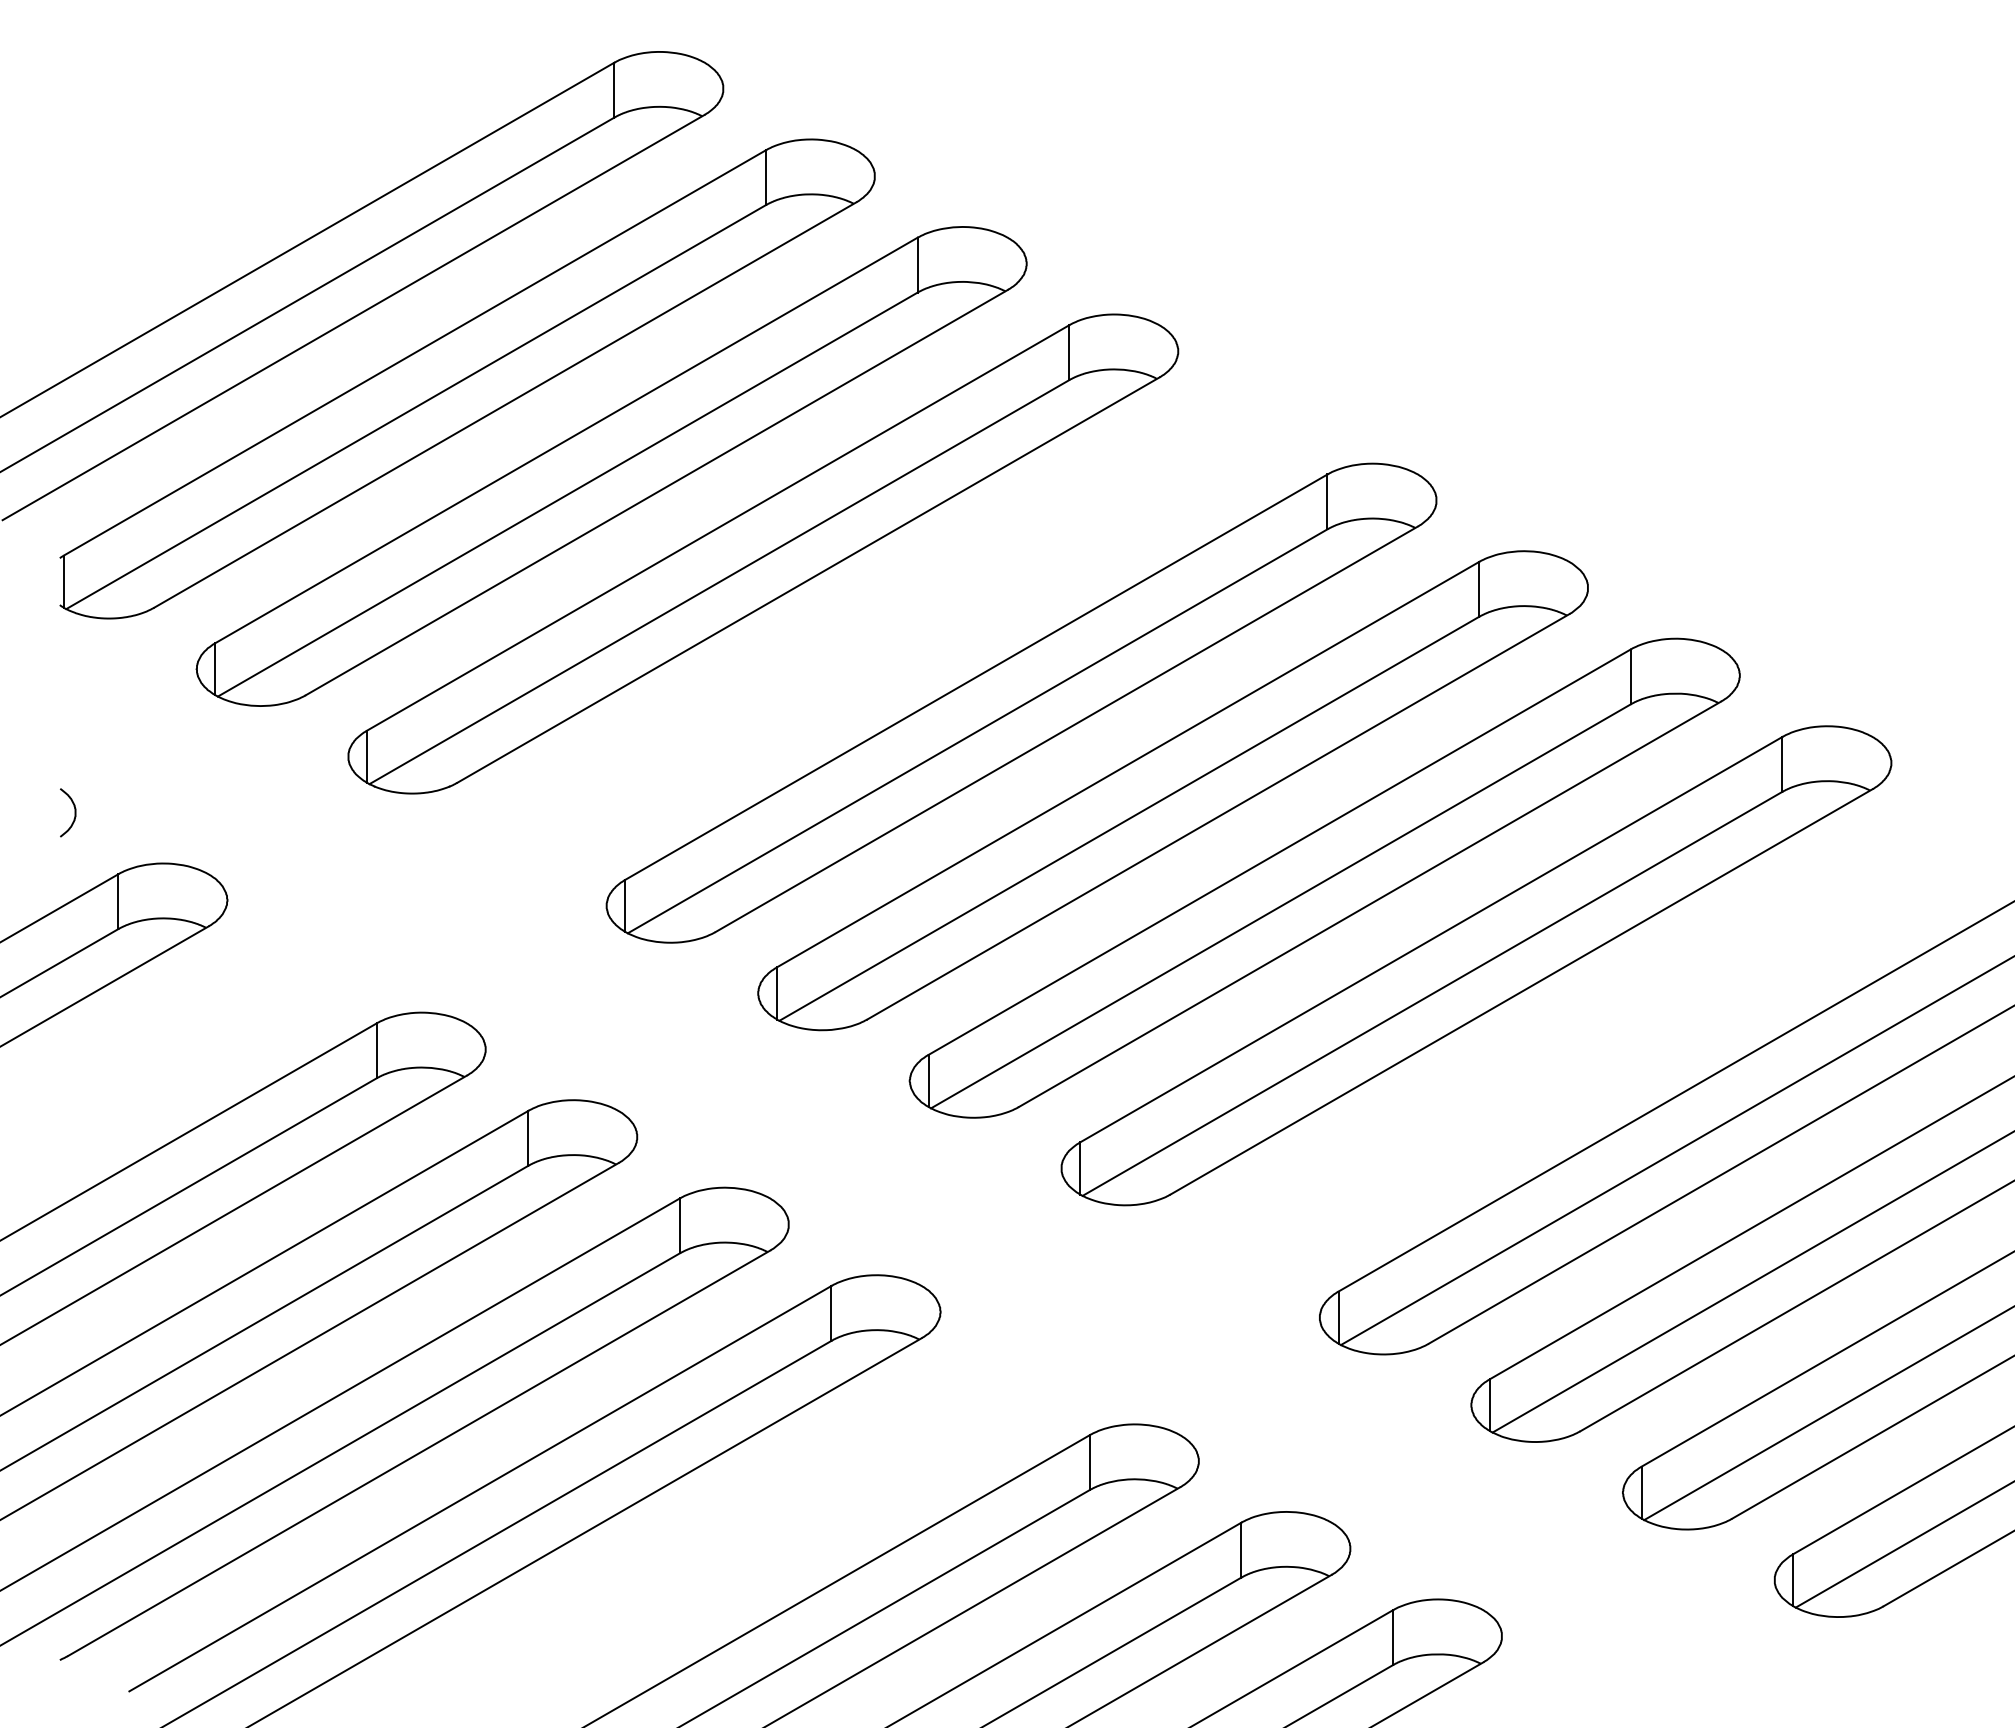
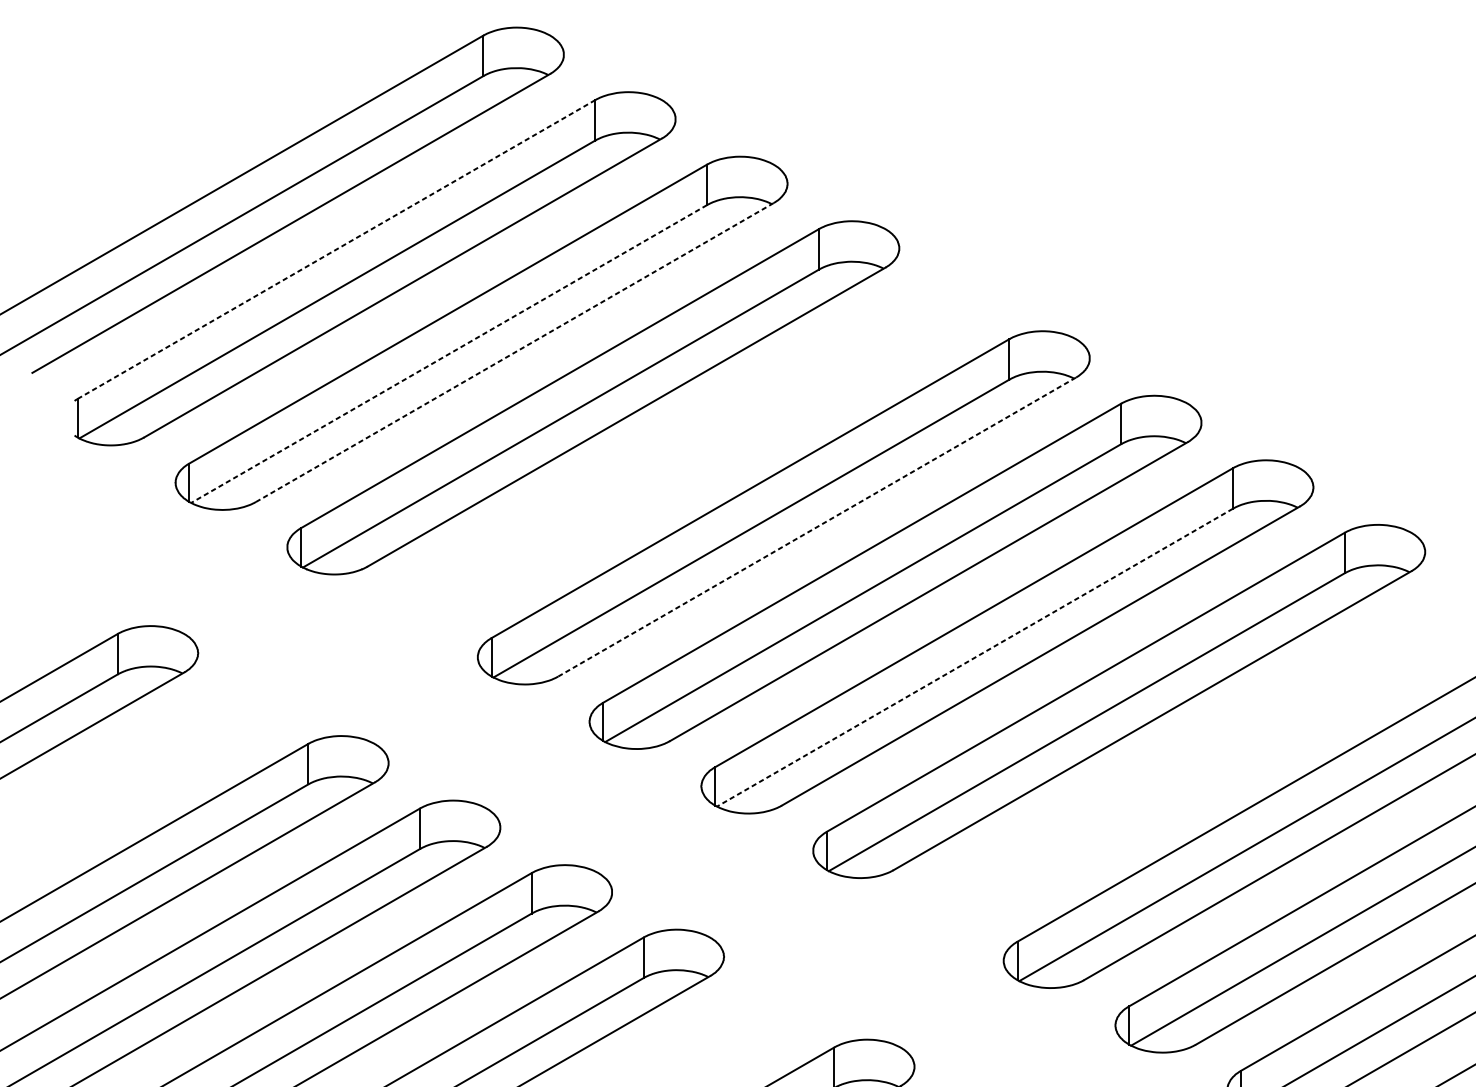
line: (415, 352) -> (336, 249), solid -> dashed
line: (656, 492) -> (514, 352), solid -> dashed
line: (567, 494) -> (448, 353), solid -> dashed
line: (1066, 729) -> (816, 527), solid -> dashed
curve: (74, 812) -> (85, 588), removed
line: (1280, 906) -> (974, 657), solid -> dashed

